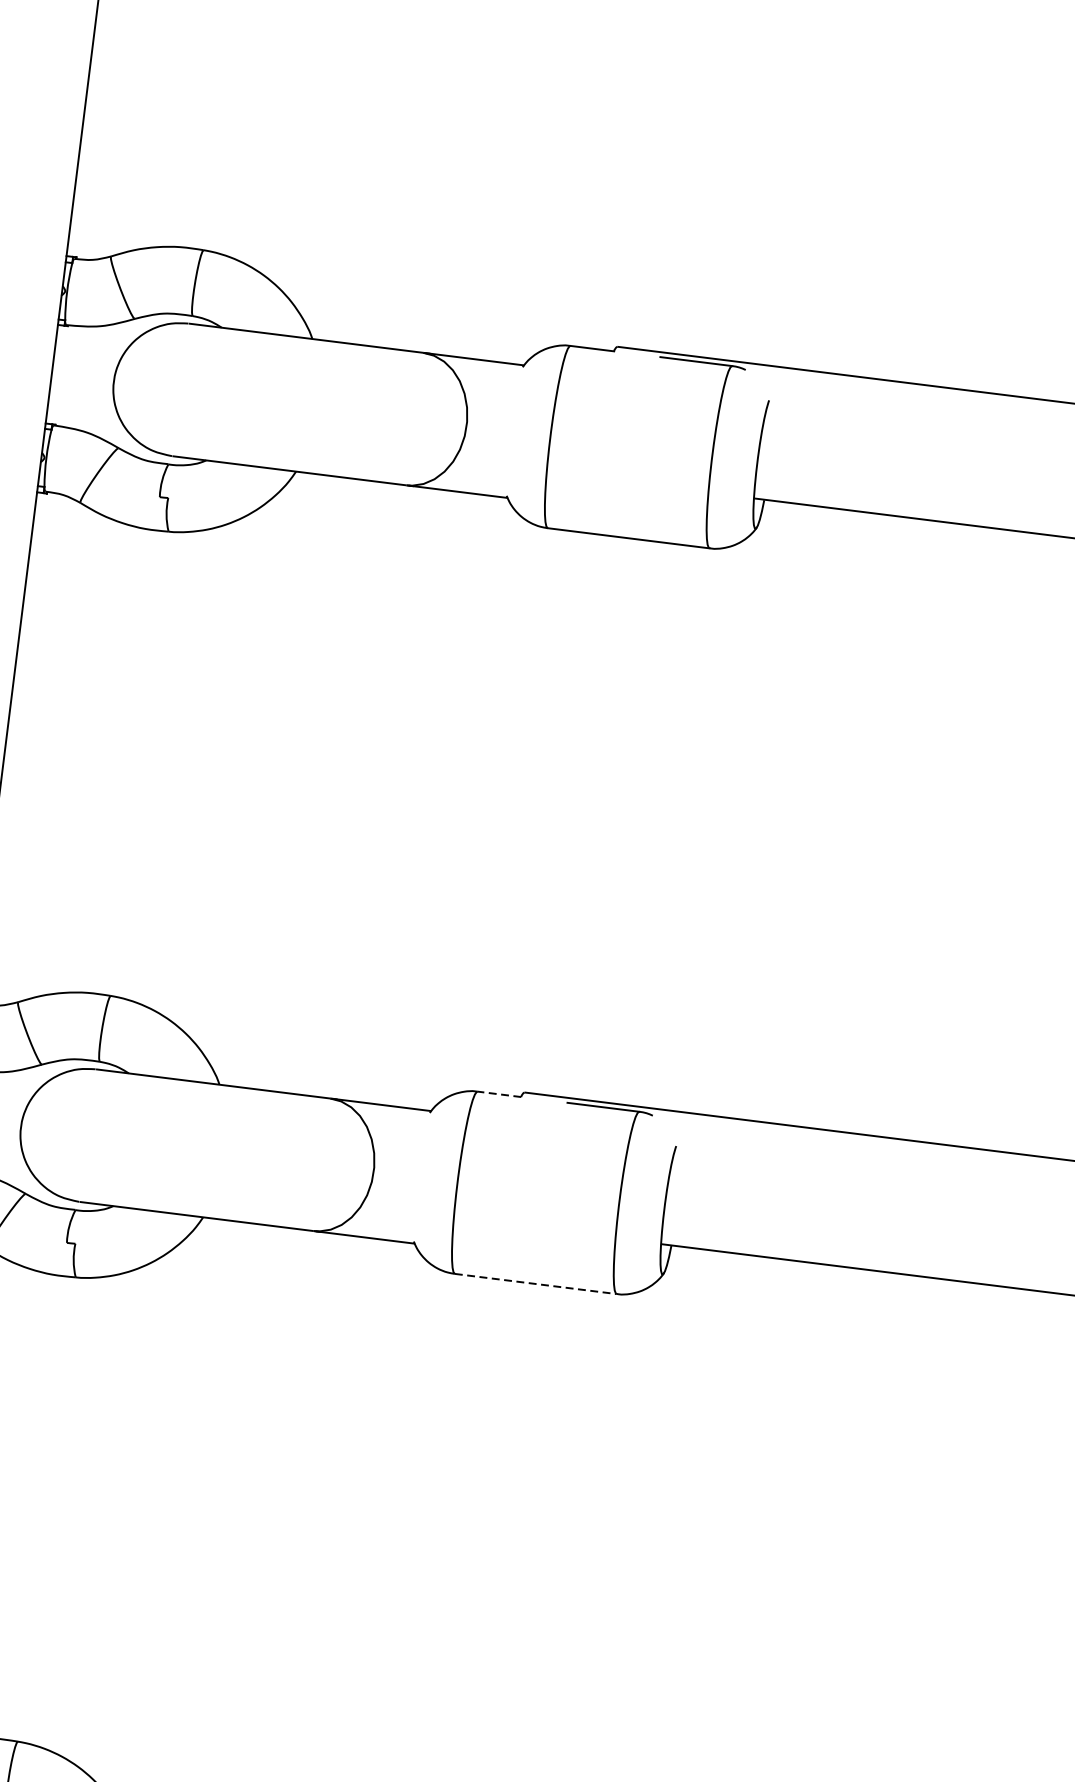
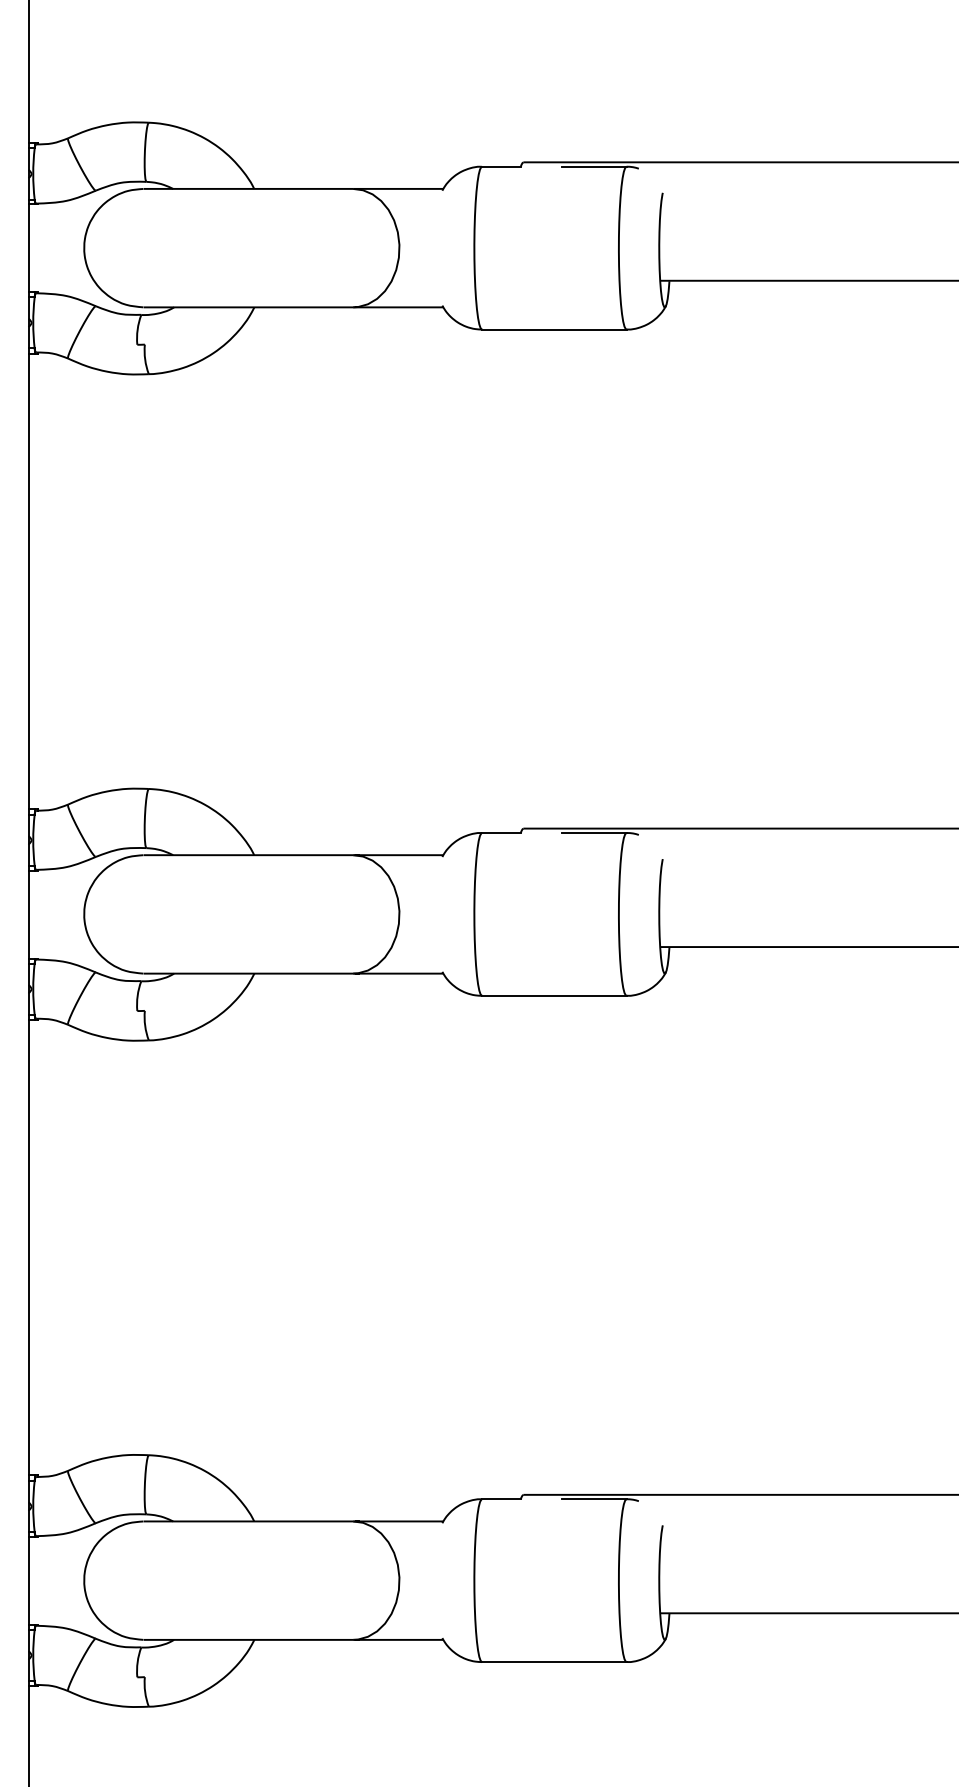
line: (499, 1093) -> (501, 832), dashed -> solid
line: (536, 1283) -> (554, 995), dashed -> solid

